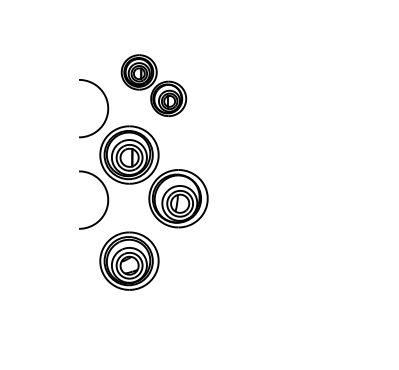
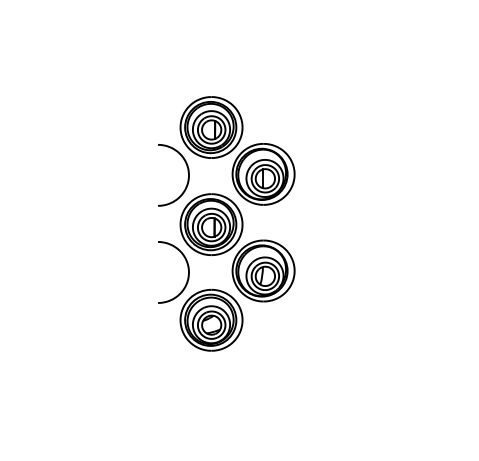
part: (153, 85) -> (237, 150), size x1.67
part: (129, 260) -> (211, 319), moved

